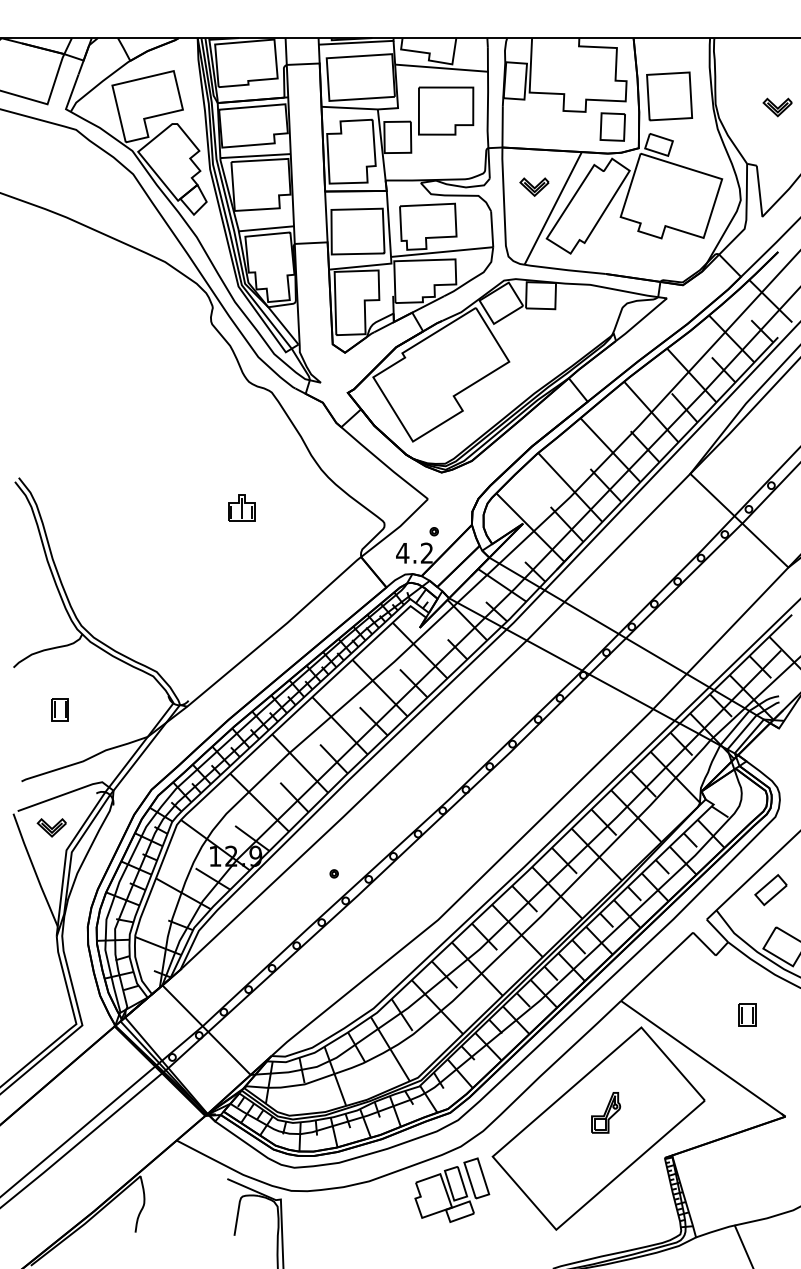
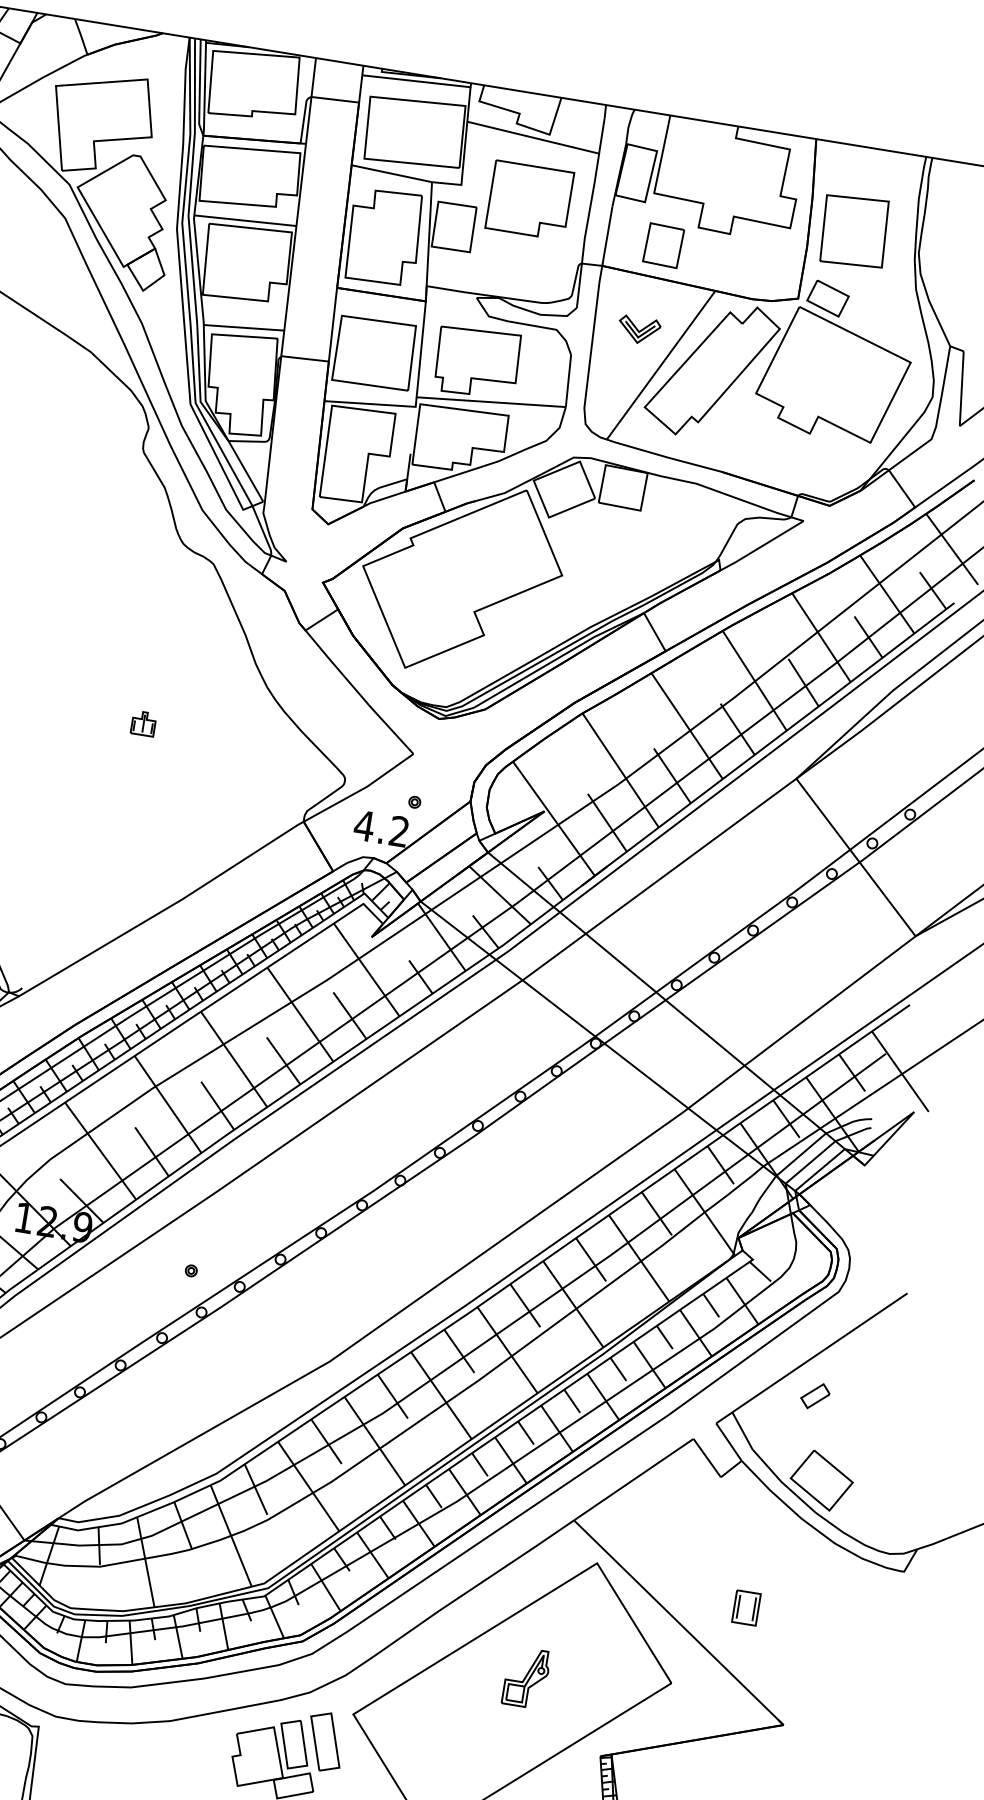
part: (612, 126) -> (663, 244), moved
part: (241, 507) -> (143, 722), size x0.6
part: (770, 890) -> (814, 1396), size x0.6
part: (747, 1014) -> (746, 1606), moved

